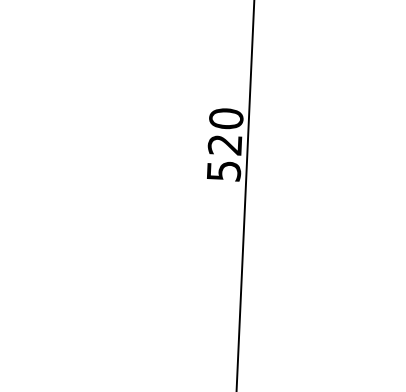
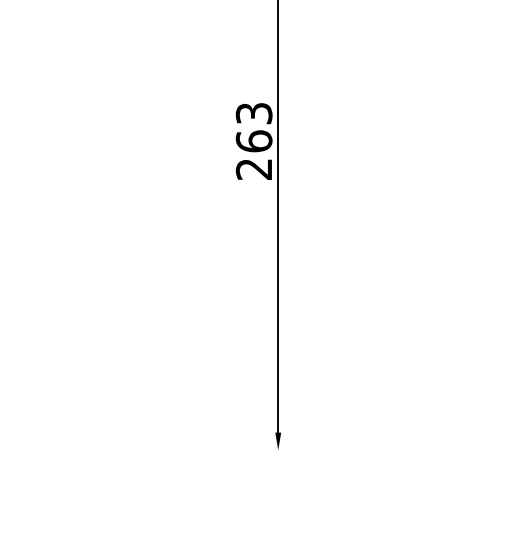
text: (224, 144) -> (253, 140), 520 -> 263

